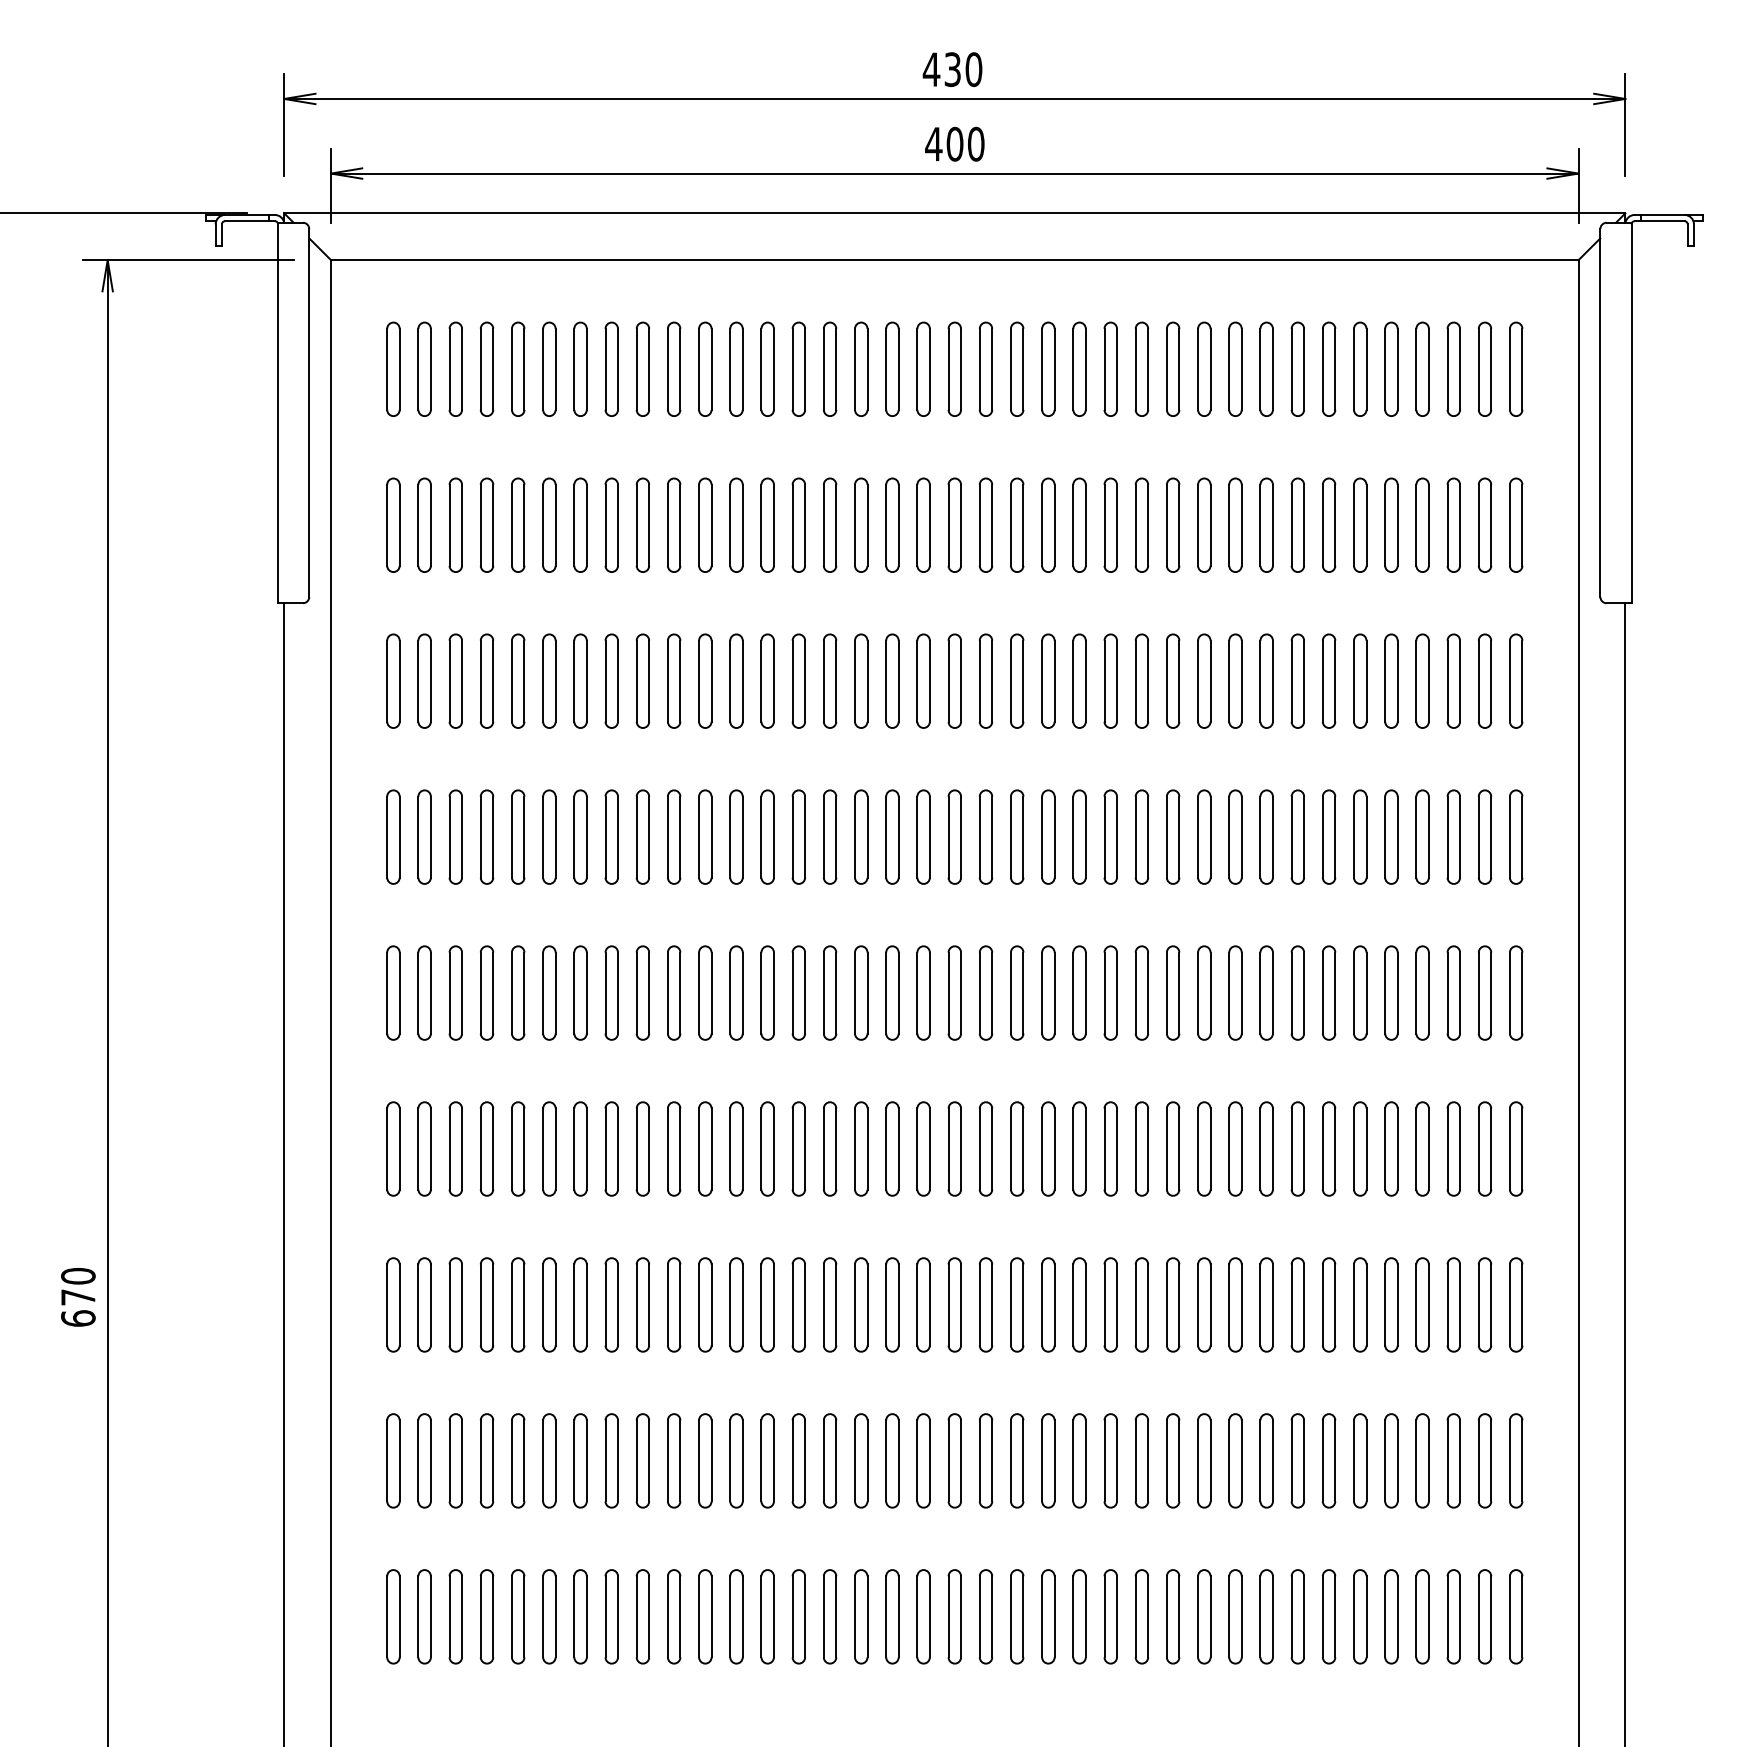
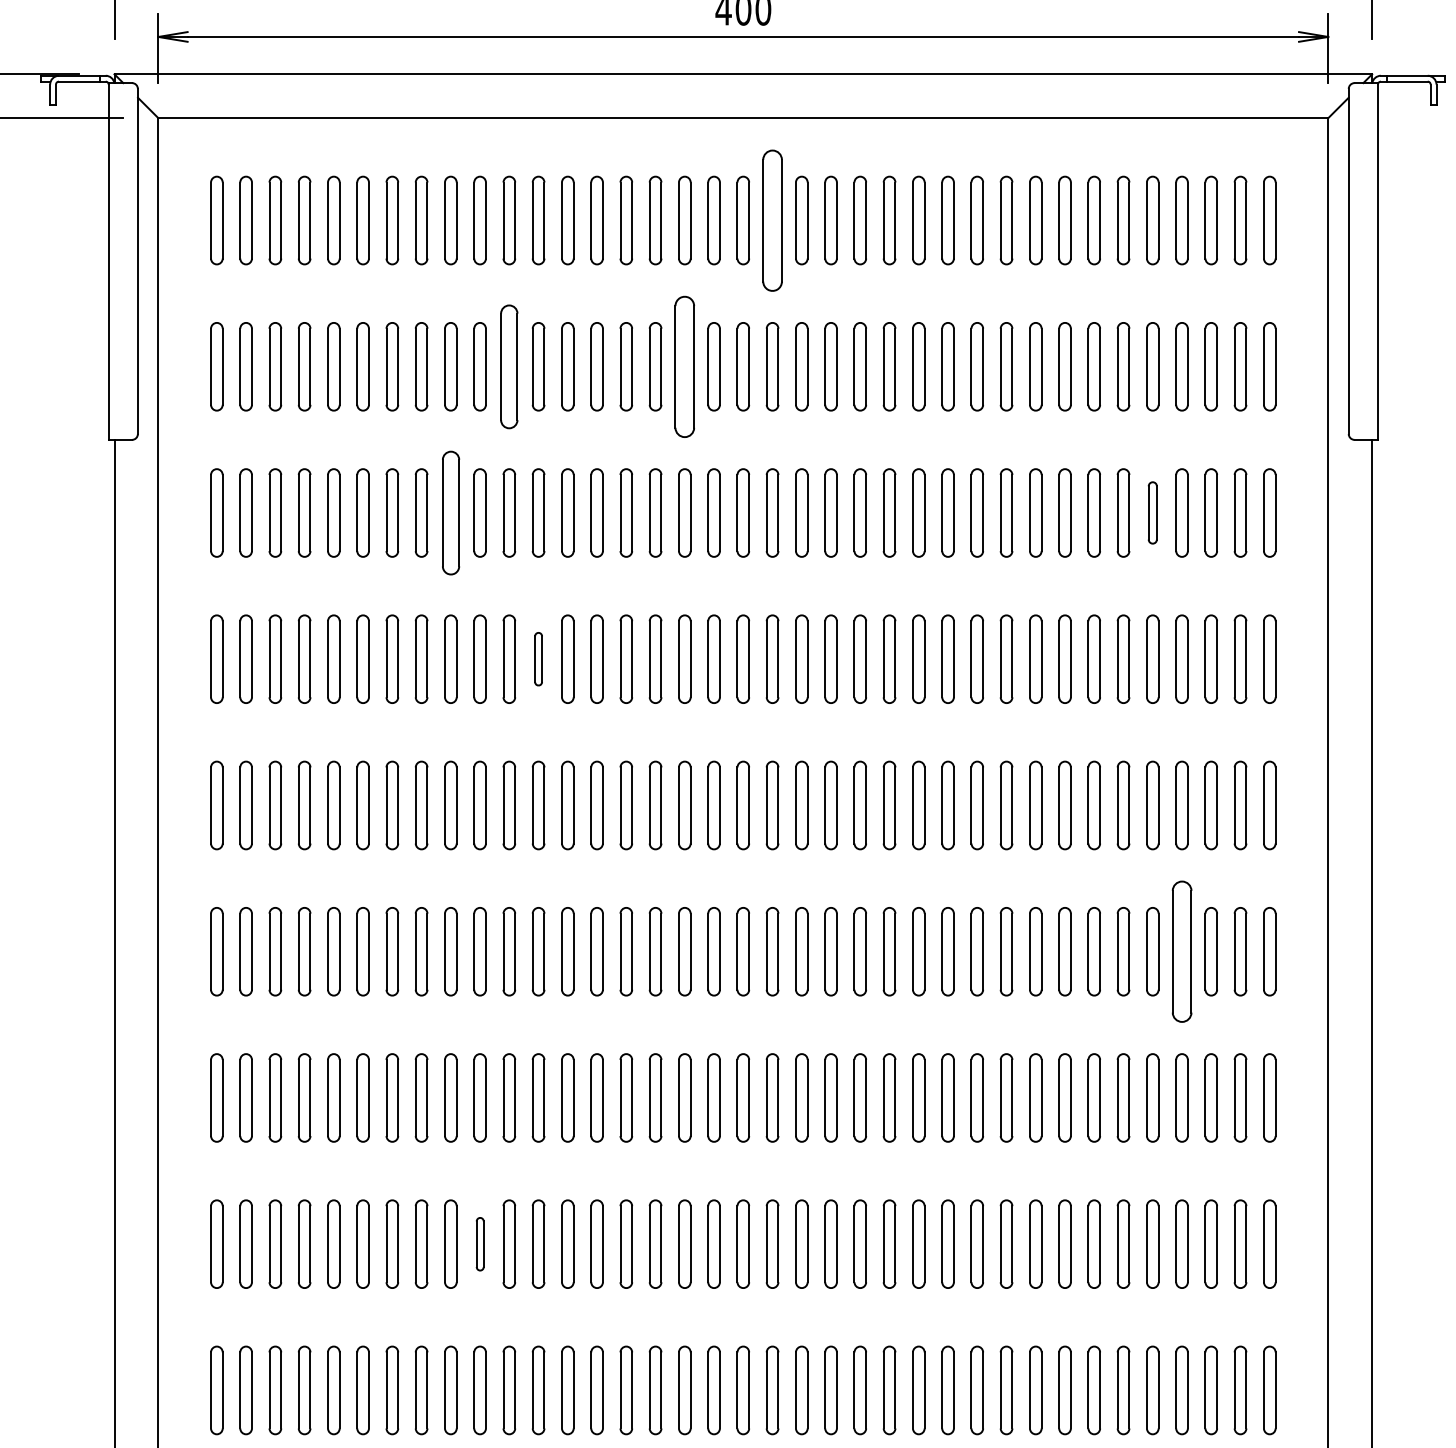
part: (985, 368) -> (772, 219), size x1.6
part: (705, 524) -> (509, 366), size x1.4
part: (892, 524) -> (684, 366), size x1.6
part: (642, 680) -> (450, 512), size x1.4
part: (1391, 680) -> (1152, 512), size x0.7
part: (736, 836) -> (538, 658), size x0.6
part: (1422, 1148) -> (1181, 951), size x1.6
part: (674, 1460) -> (480, 1243), size x0.6

